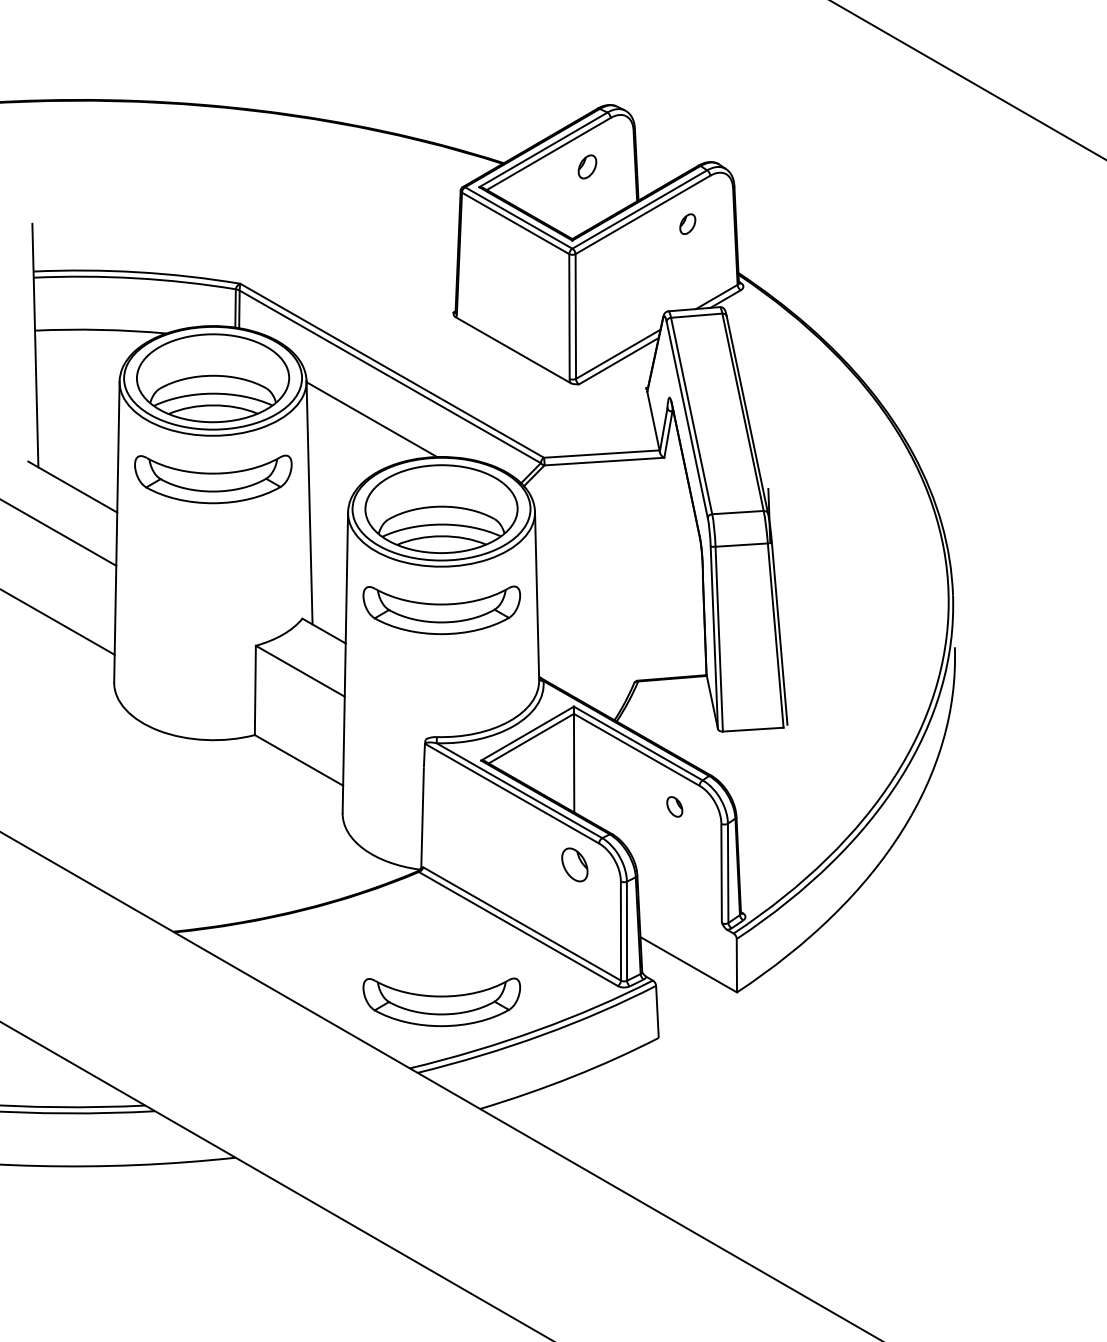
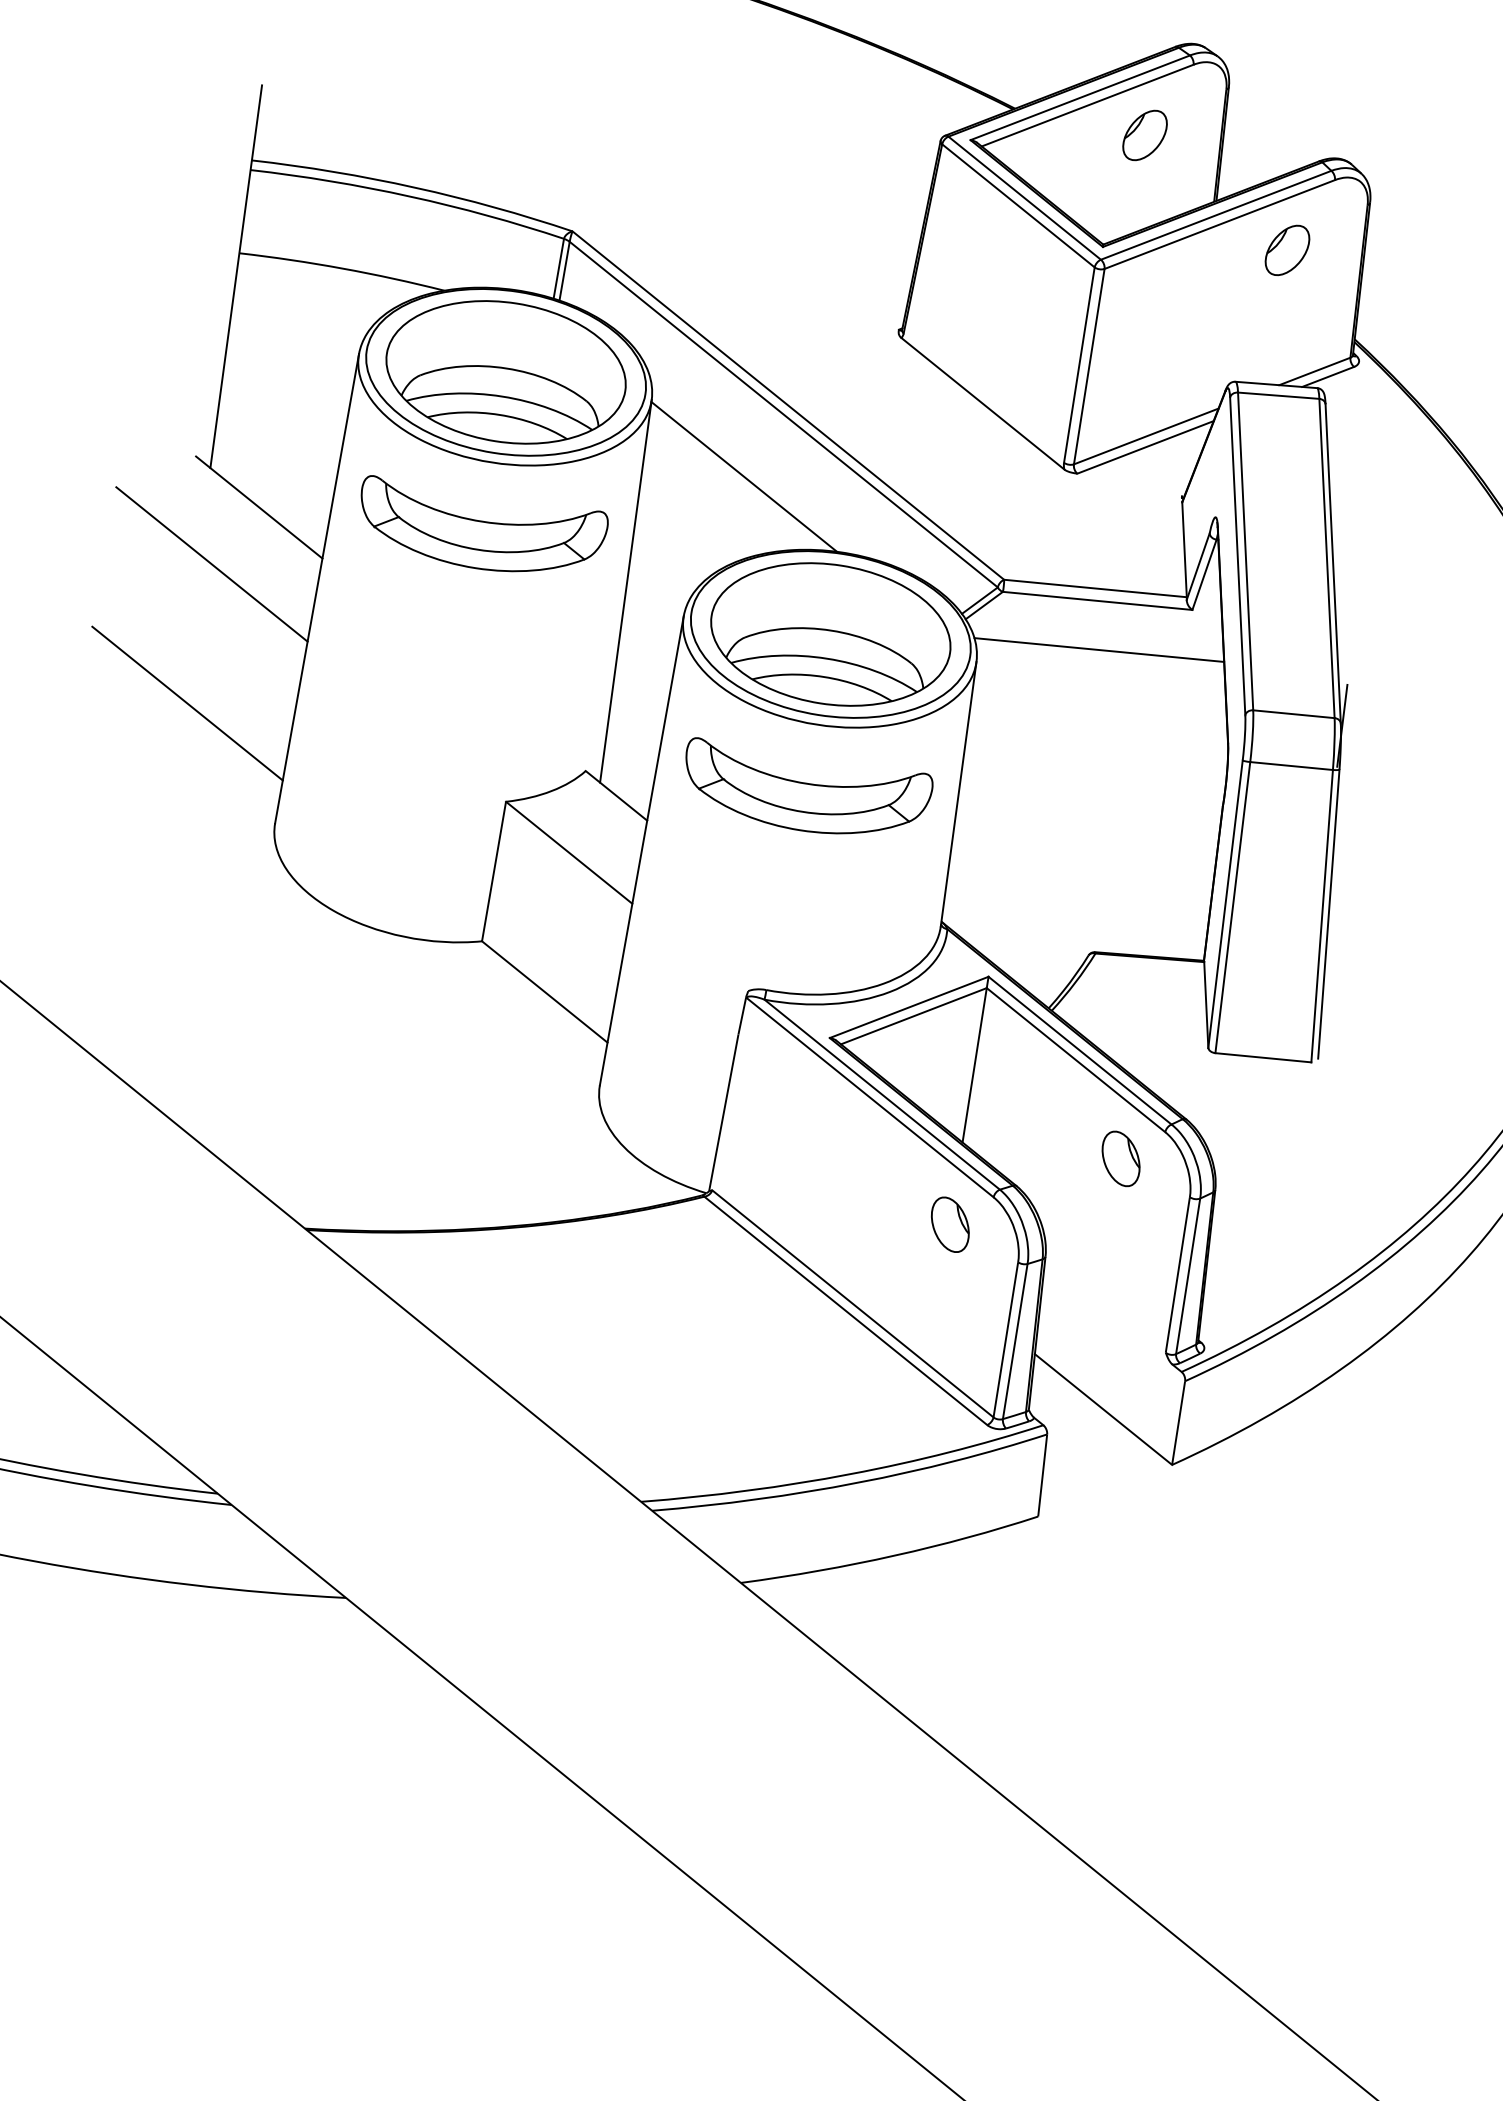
part: (587, 166) -> (1145, 134), size x1.43
part: (687, 223) -> (1287, 249), size x1.67
line: (610, 492) -> (1099, 650), added
part: (674, 806) -> (1120, 1158), size x1.67
part: (441, 1002) -> (707, 1406), removed

